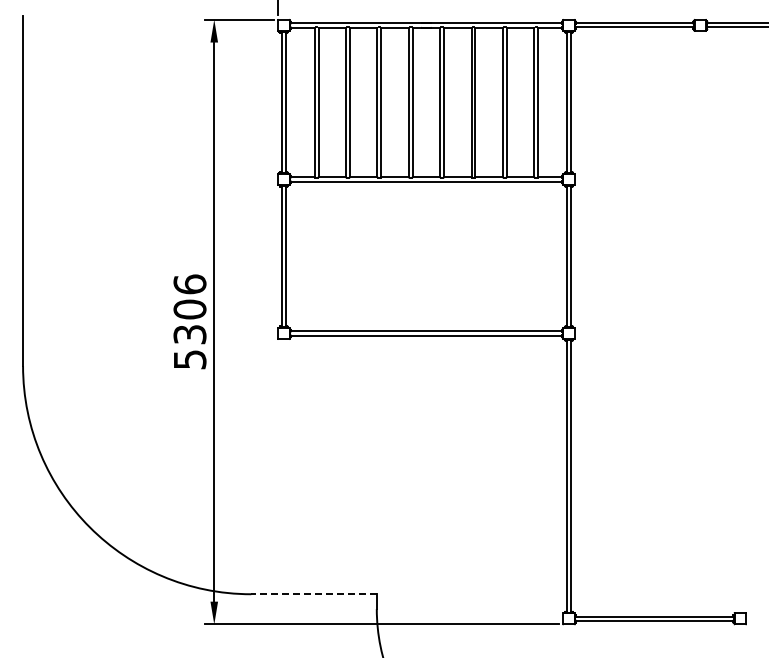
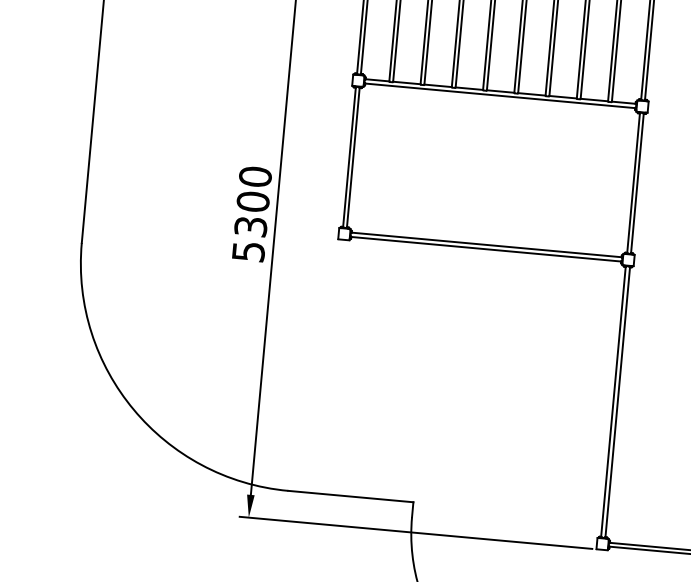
text: (189, 284) -> (254, 176), 5306 -> 5300
line: (314, 594) -> (351, 496), dashed -> solid

